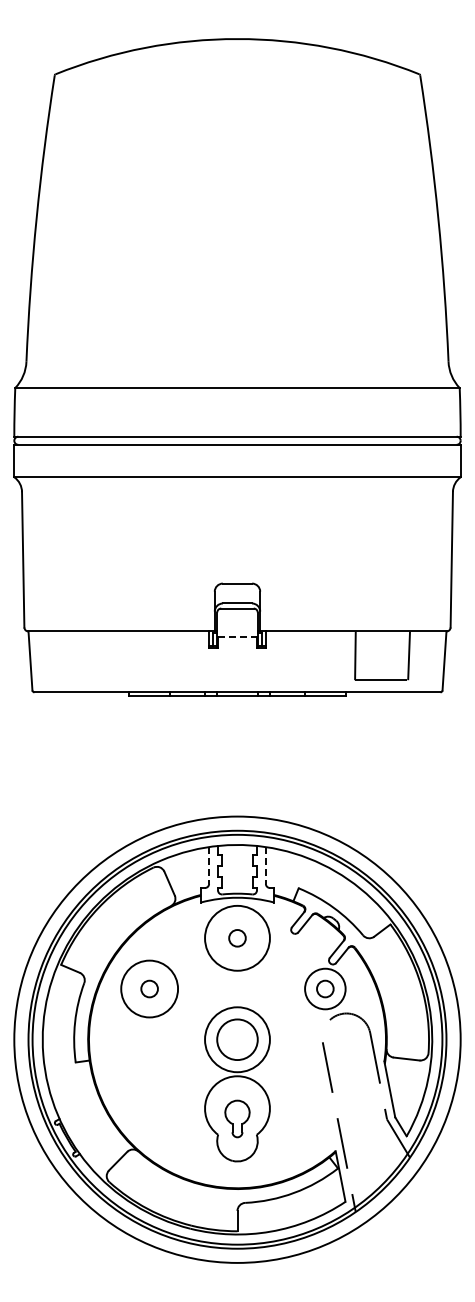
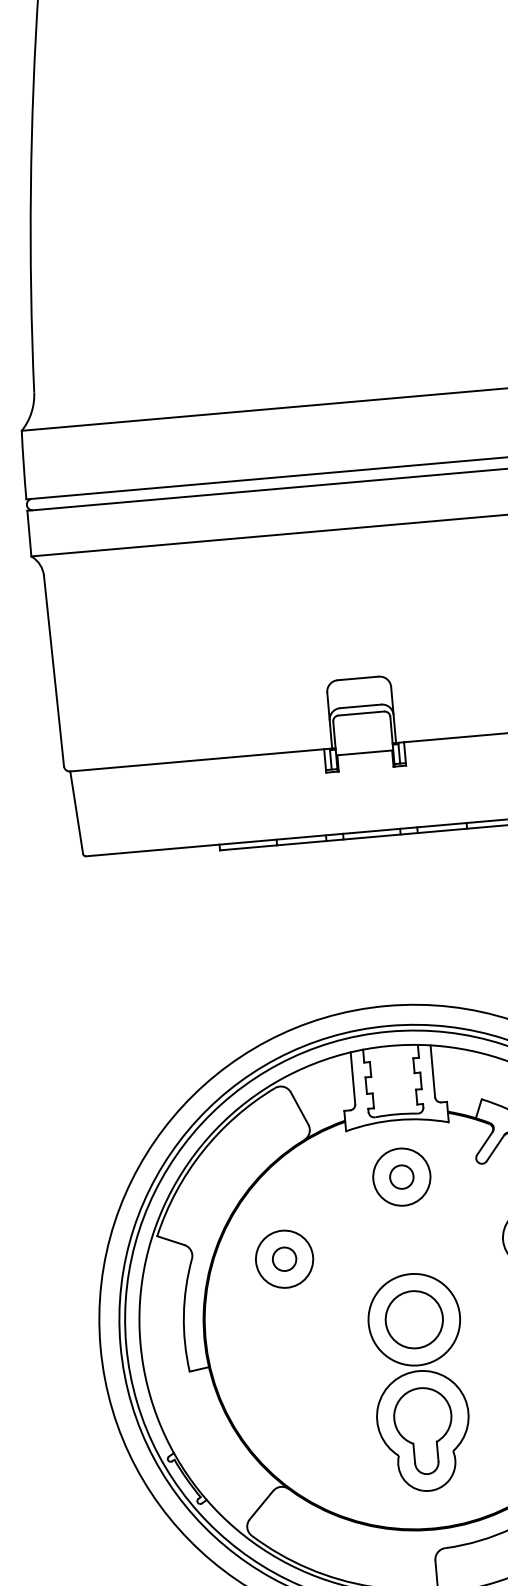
line: (237, 636) -> (364, 752), dashed -> solid
line: (209, 866) -> (353, 1079), dashed -> solid
line: (265, 866) -> (432, 1072), dashed -> solid
circle: (237, 938) -> (401, 1177), size x0.62
circle: (149, 988) -> (284, 1258), size x0.71
part: (237, 1118) -> (424, 1430), size x1.67

